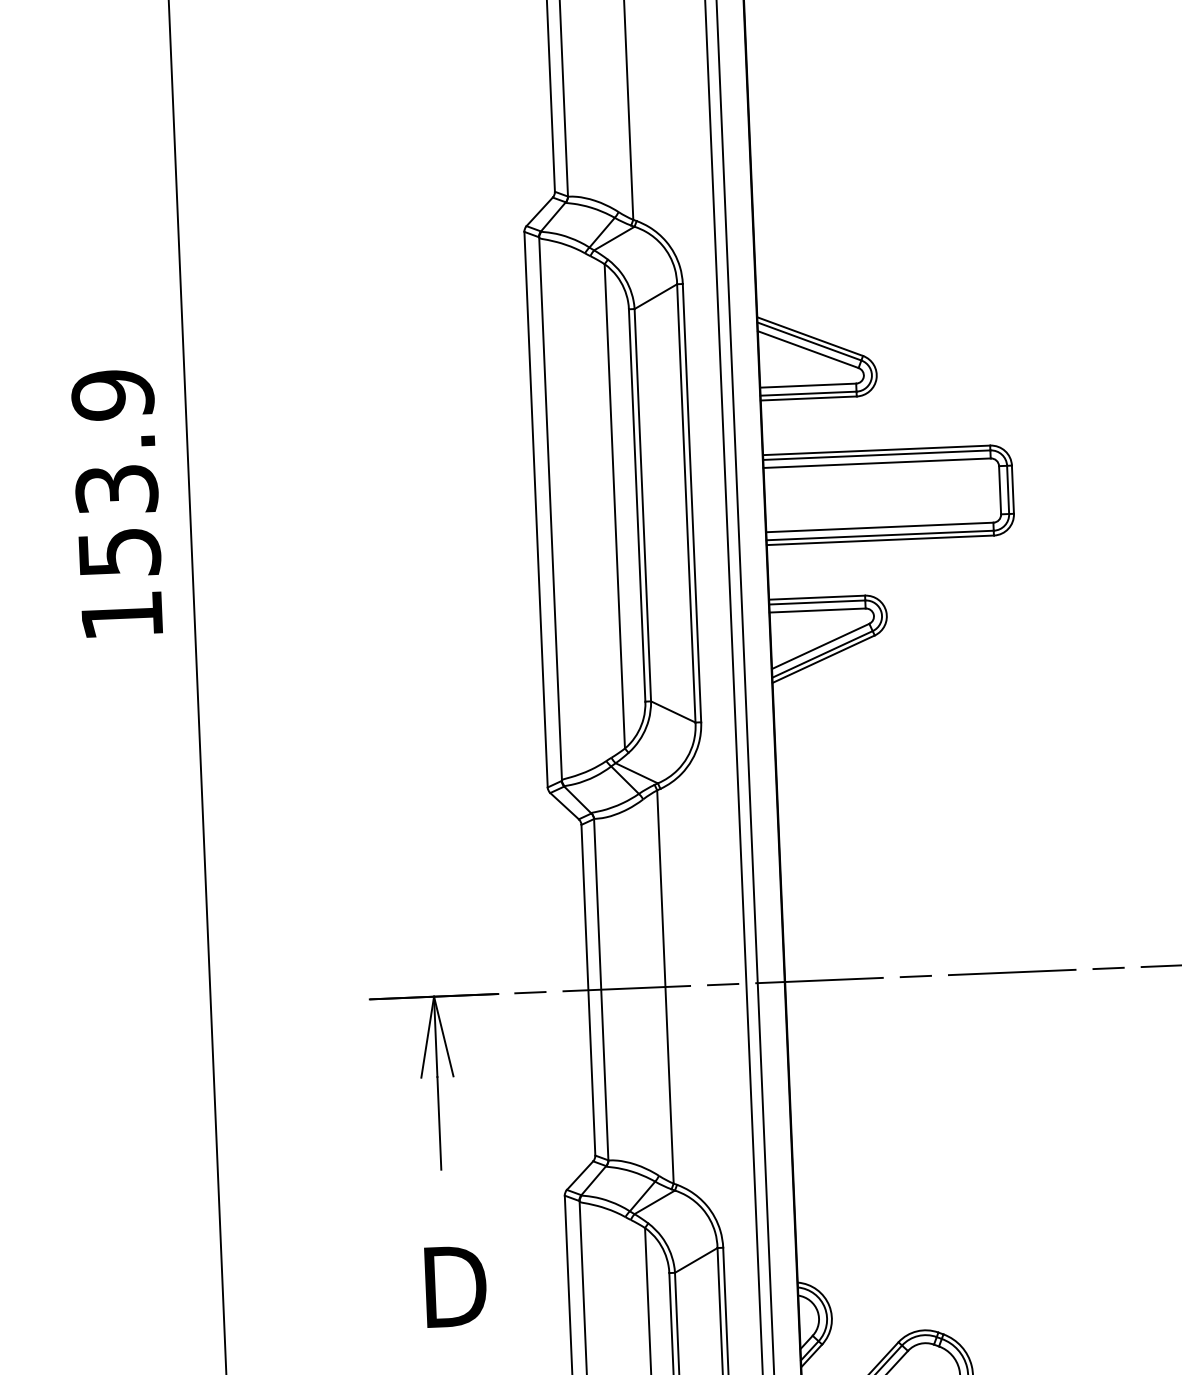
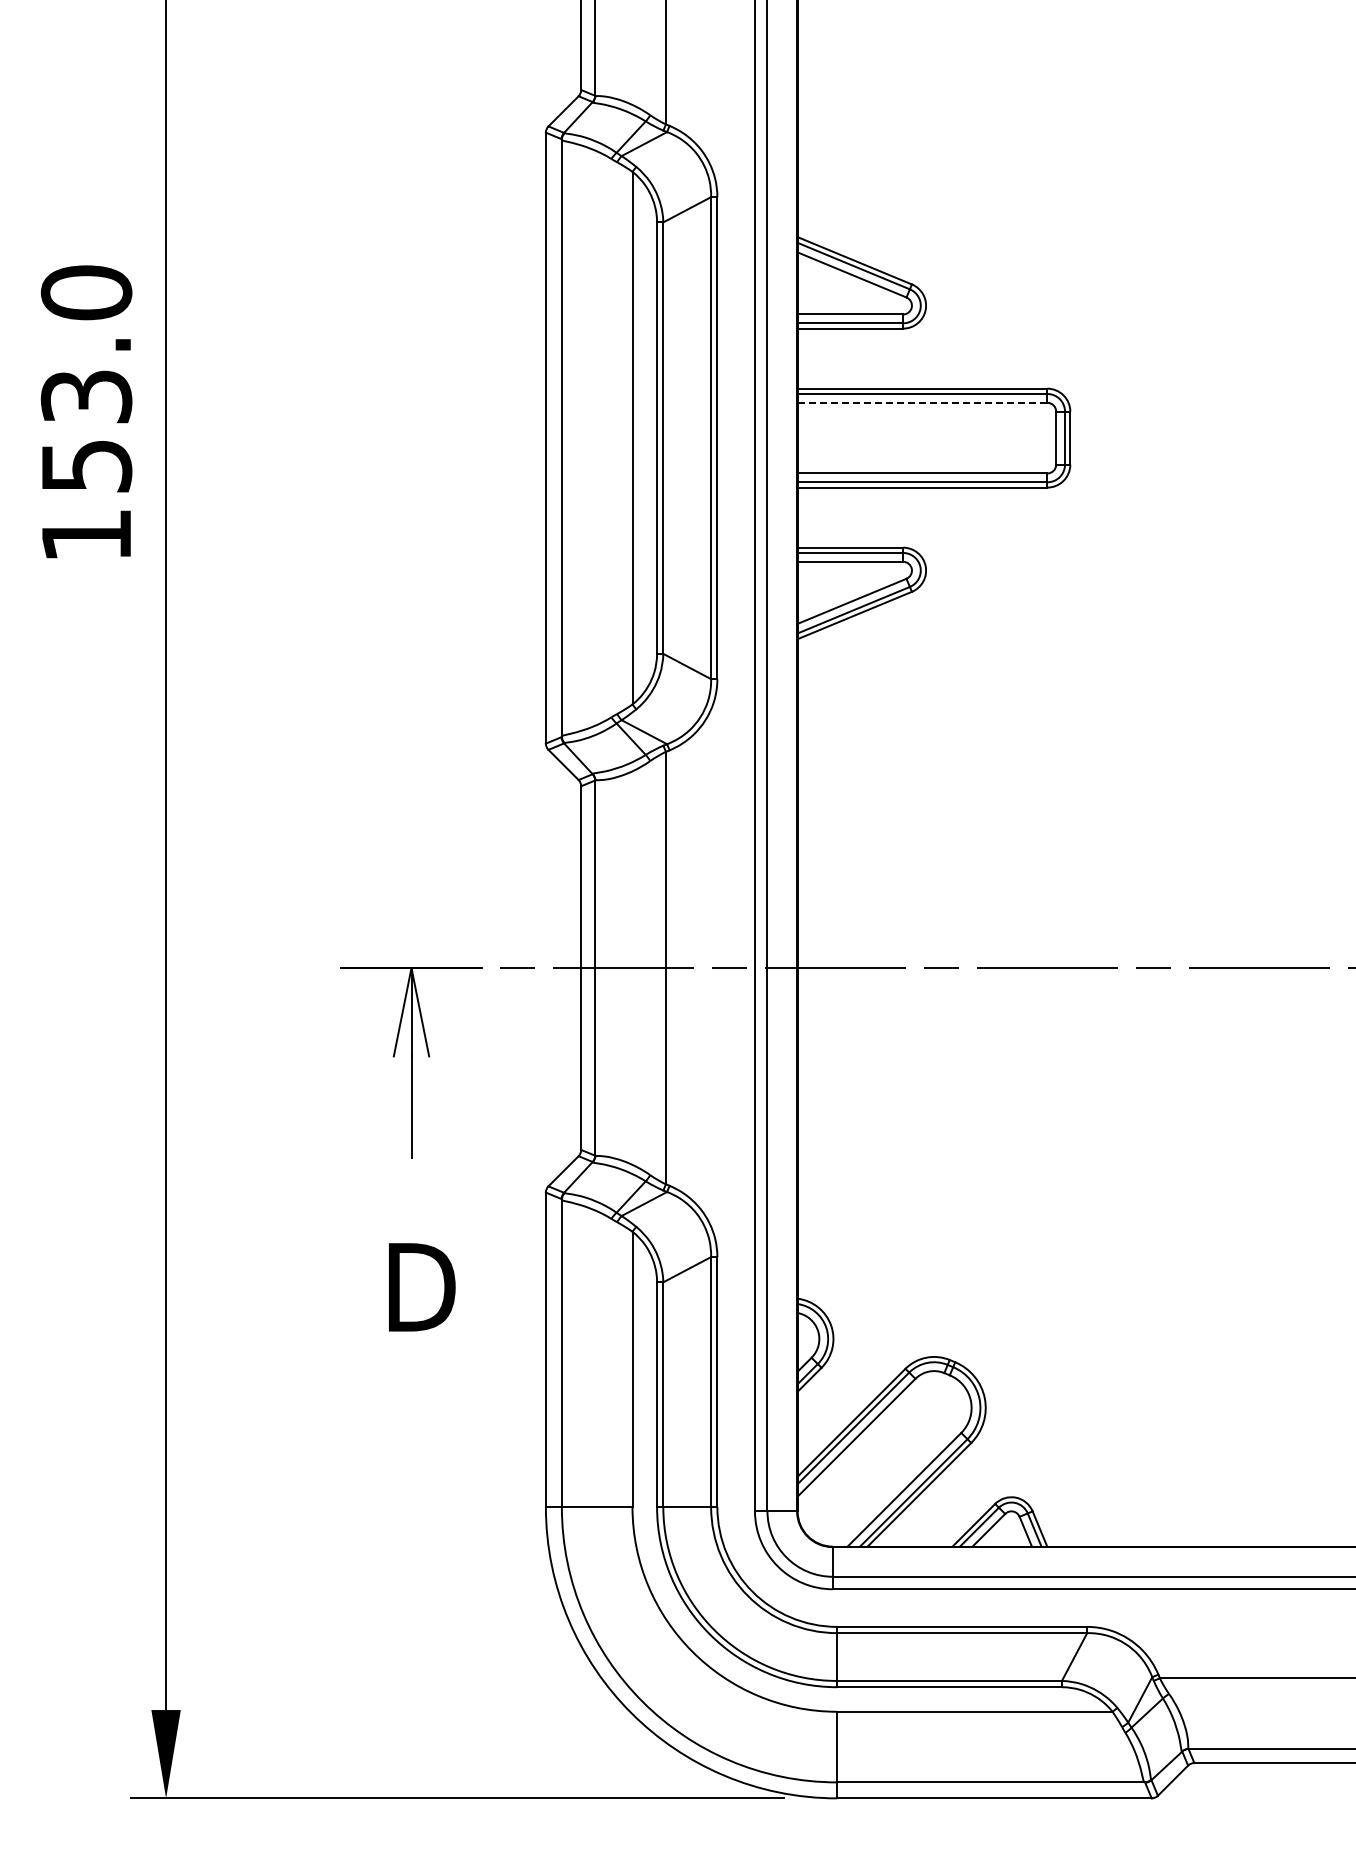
text: (112, 394) -> (86, 292), 153.9 -> 153.0
line: (877, 462) -> (922, 402), solid -> dashed

